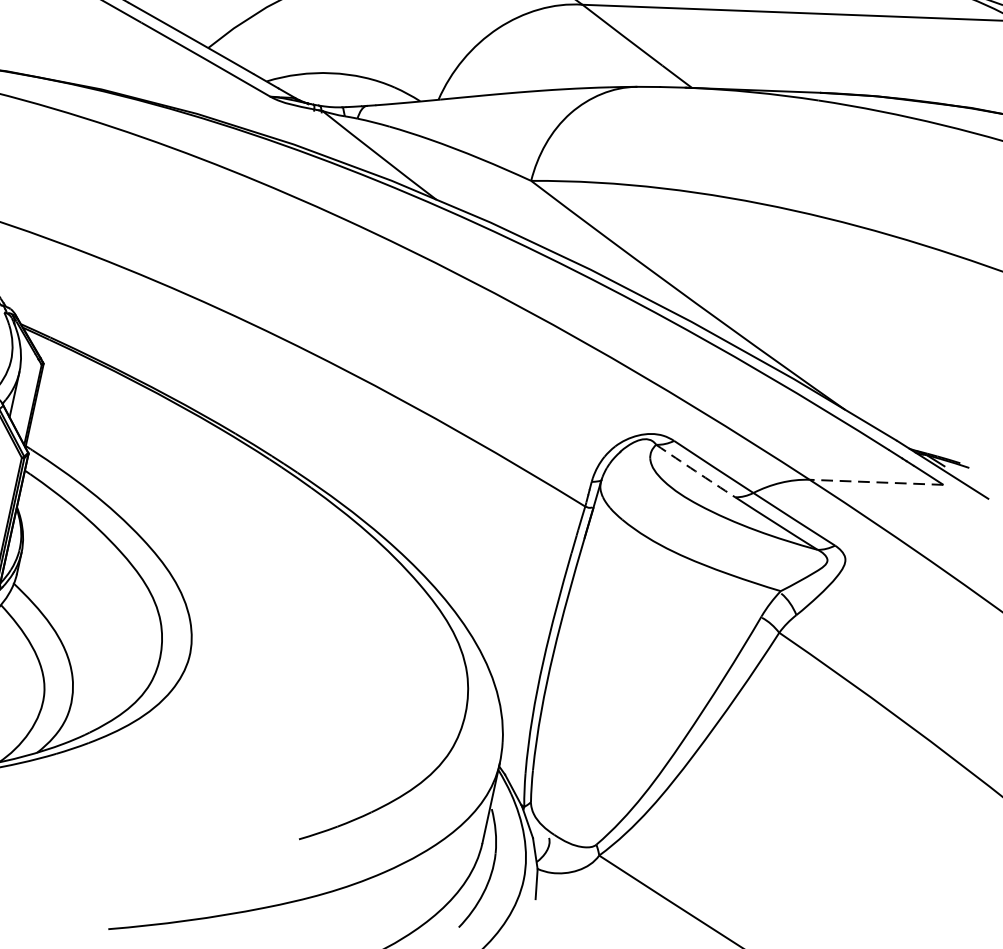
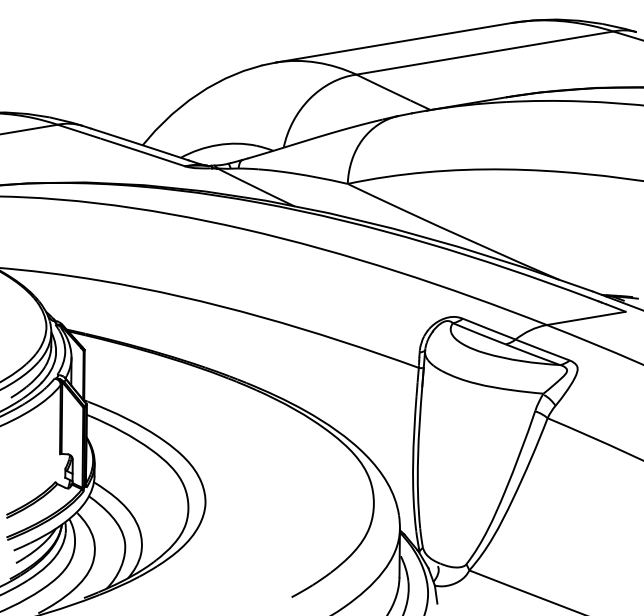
arc: (696, 470) -> (479, 333), dashed -> solid
line: (876, 482) -> (586, 318), dashed -> solid

